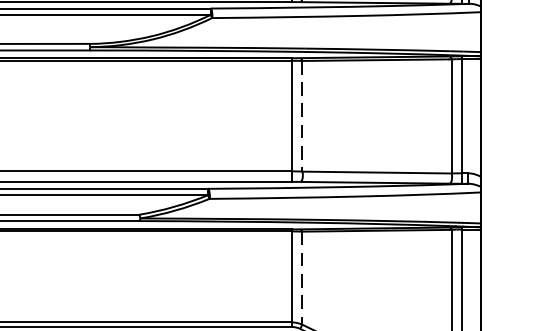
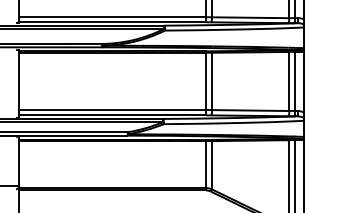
line: (301, 116) -> (211, 81), dashed -> solid
line: (301, 278) -> (211, 165), dashed -> solid

